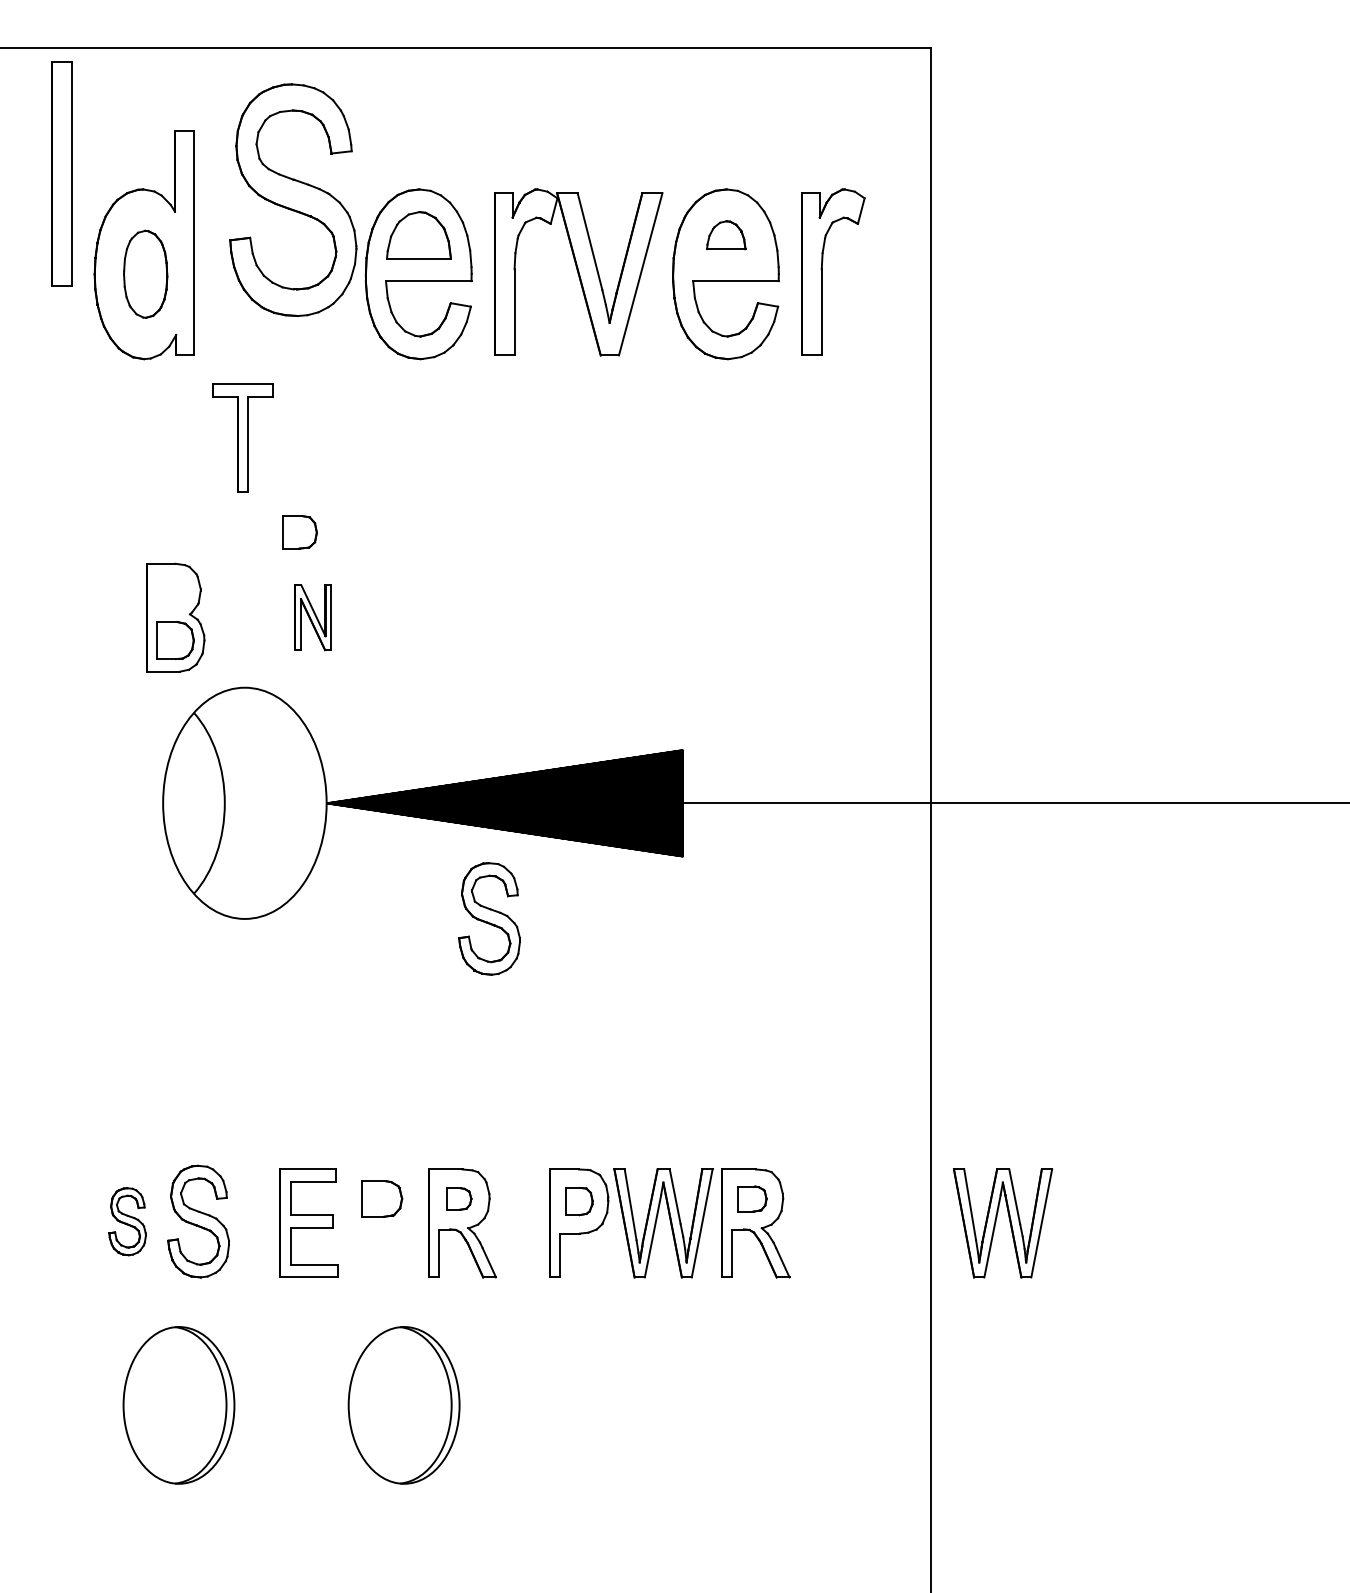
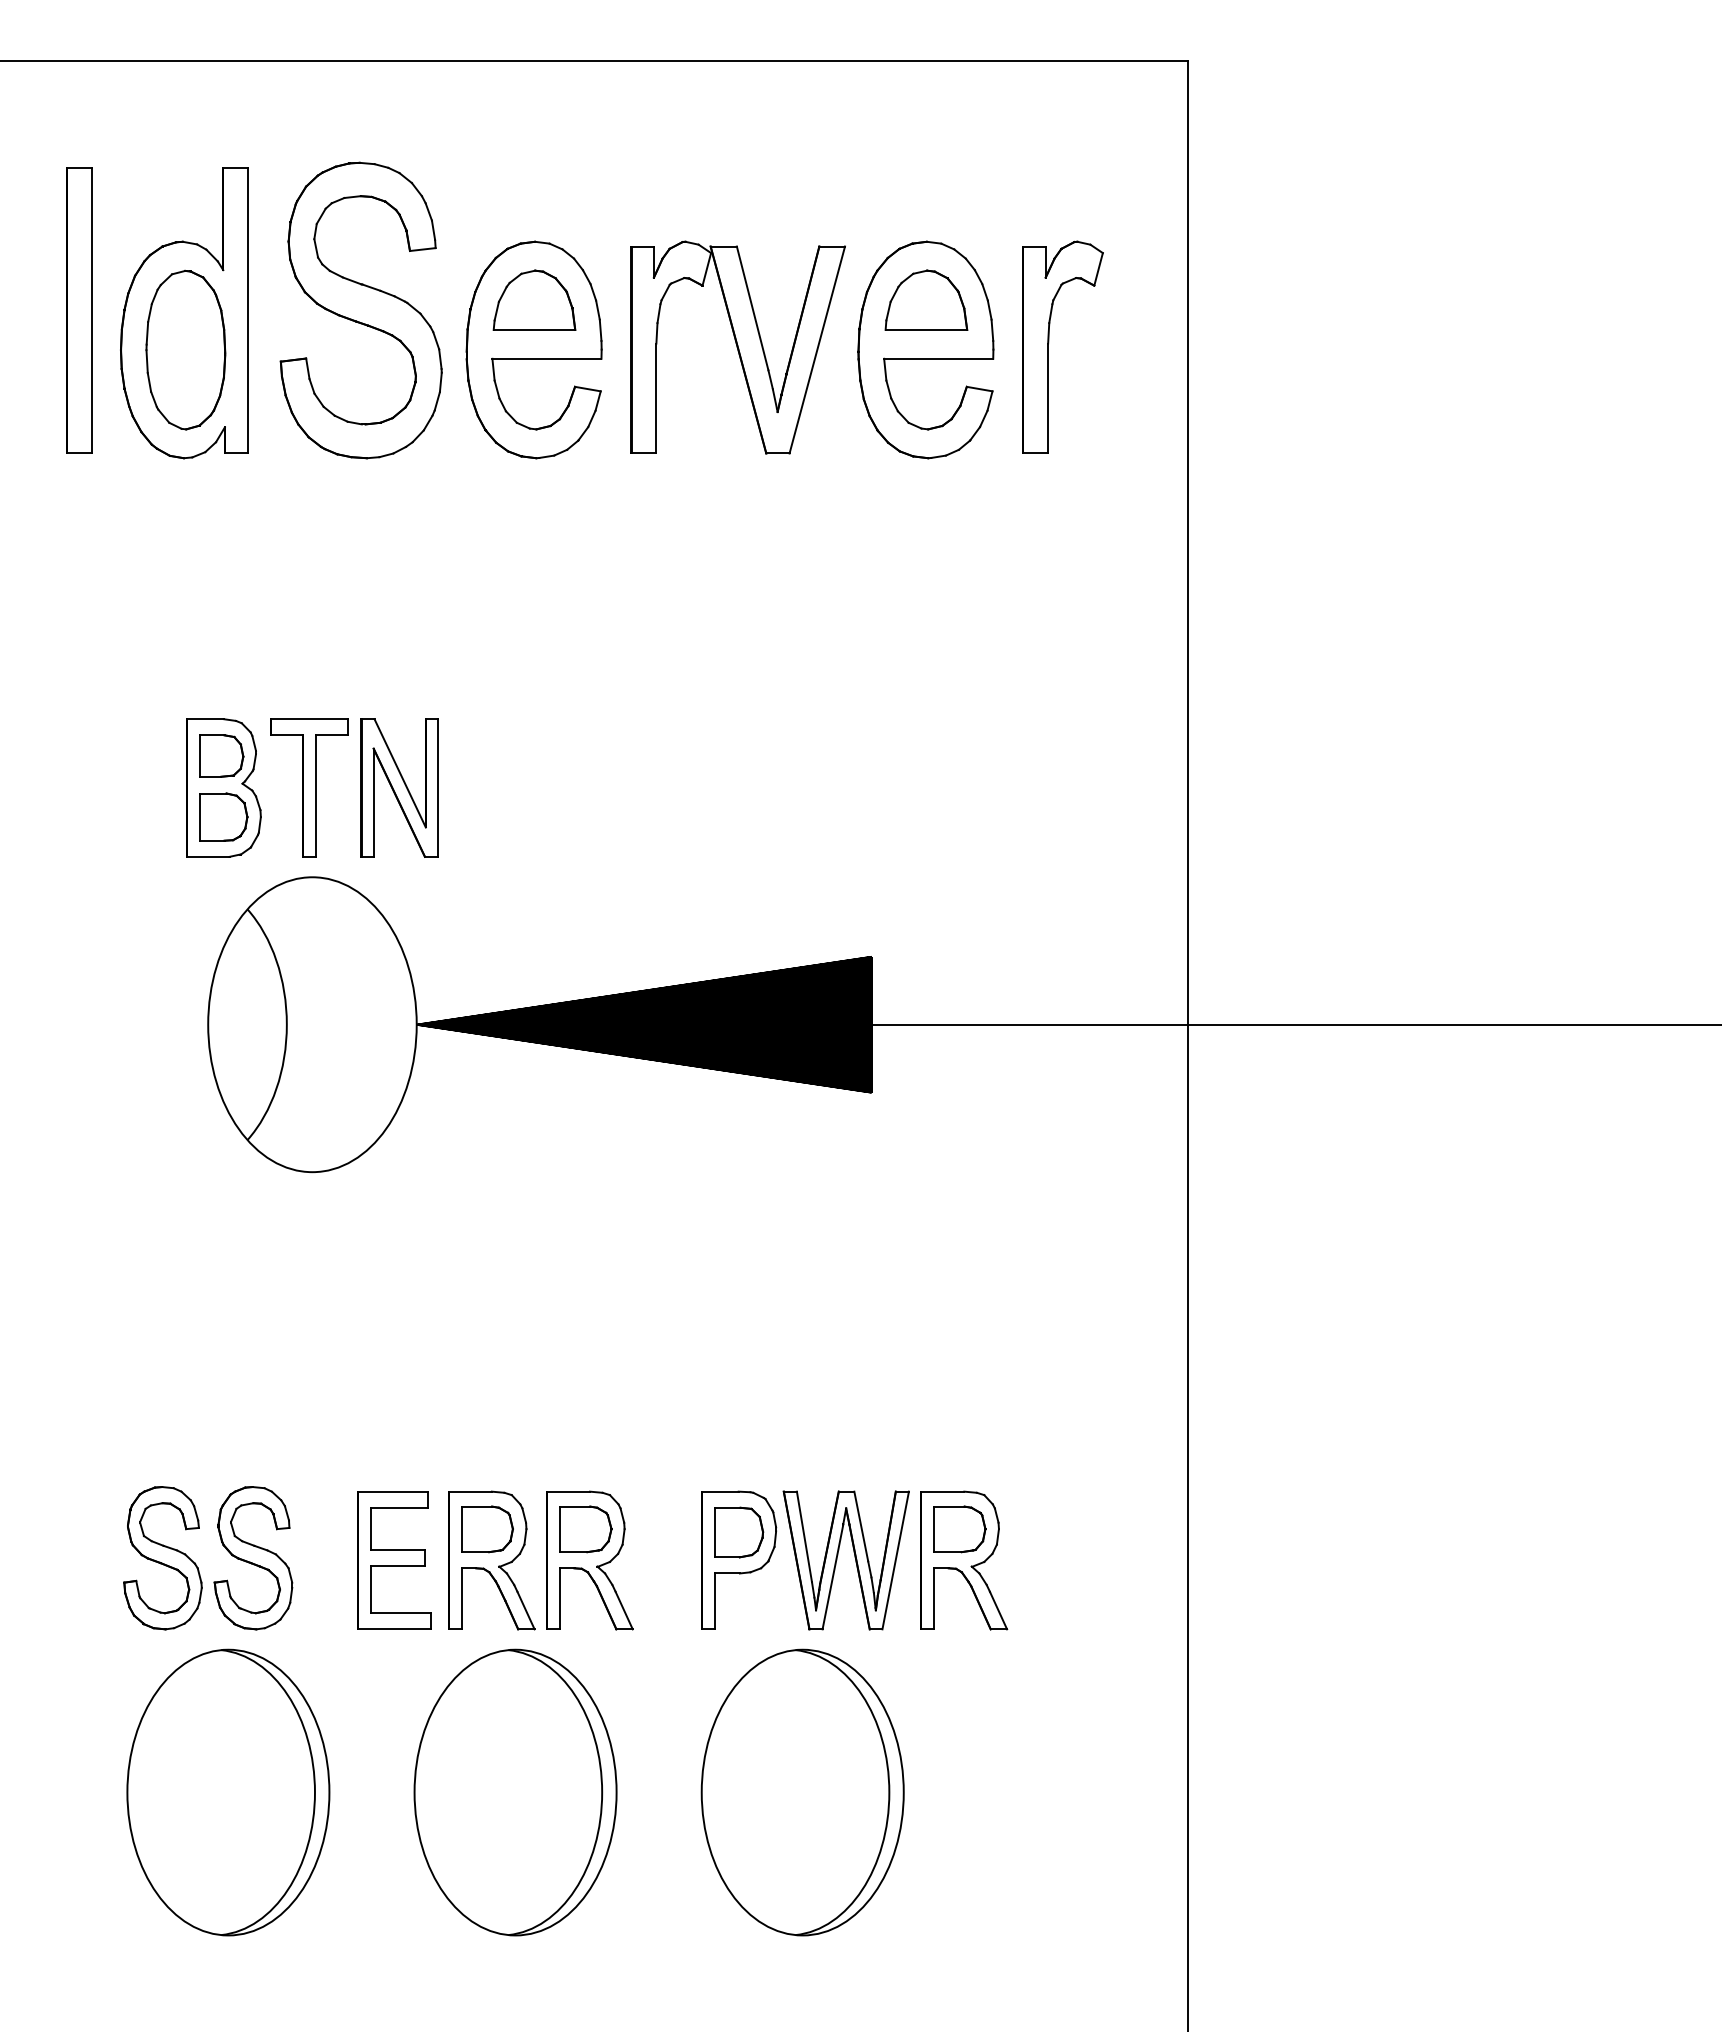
part: (62, 173) -> (79, 310), moved
part: (292, 200) -> (360, 310), moved
part: (726, 234) -> (926, 299), size x1.67
part: (145, 273) -> (185, 349), size x1.43
part: (242, 437) -> (309, 787), moved
part: (299, 531) -> (221, 755), moved
part: (313, 617) -> (399, 787), size x1.67
part: (489, 919) -> (624, 1172), removed
part: (458, 1199) -> (585, 1529), size x1.67
part: (752, 1199) -> (959, 1529), size x1.43
part: (579, 1201) -> (739, 1532), size x1.43
part: (127, 1221) -> (162, 1558), size x1.67
part: (385, 1223) -> (491, 1560), added
part: (996, 1223) -> (1270, 1560), removed
part: (179, 1405) -> (228, 1792), size x1.43
part: (404, 1405) -> (515, 1792), size x1.43
part: (629, 1405) -> (802, 1792), added

